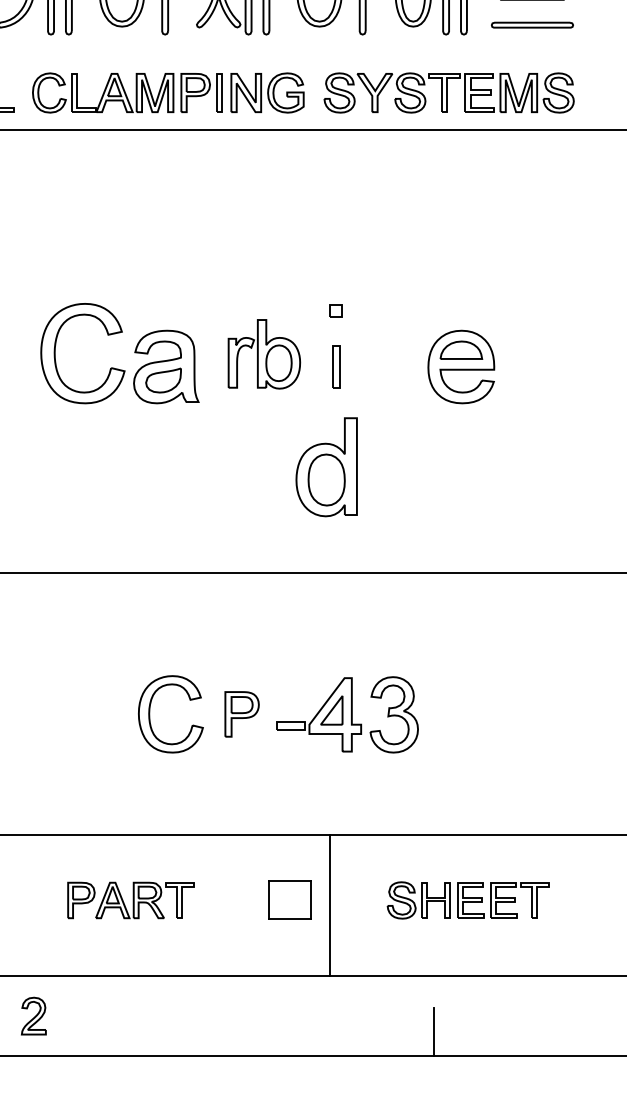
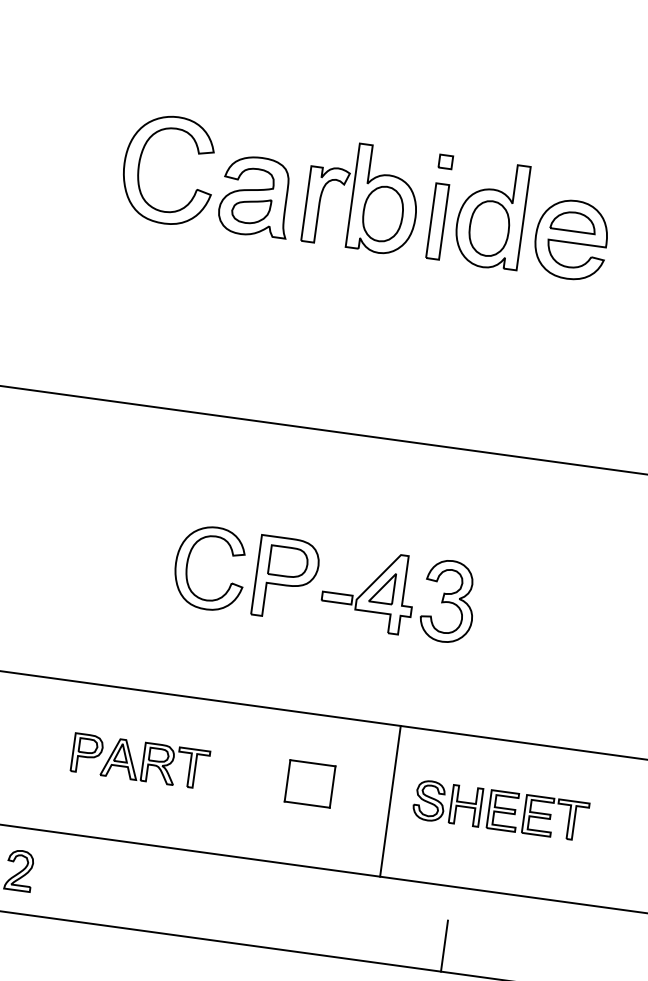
part: (264, 354) -> (362, 197), size x1.43
part: (335, 366) -> (436, 220), size x1.67
part: (326, 467) -> (491, 215), moved
part: (241, 714) -> (285, 578), size x1.67
line: (329, 905) -> (390, 800), moved

